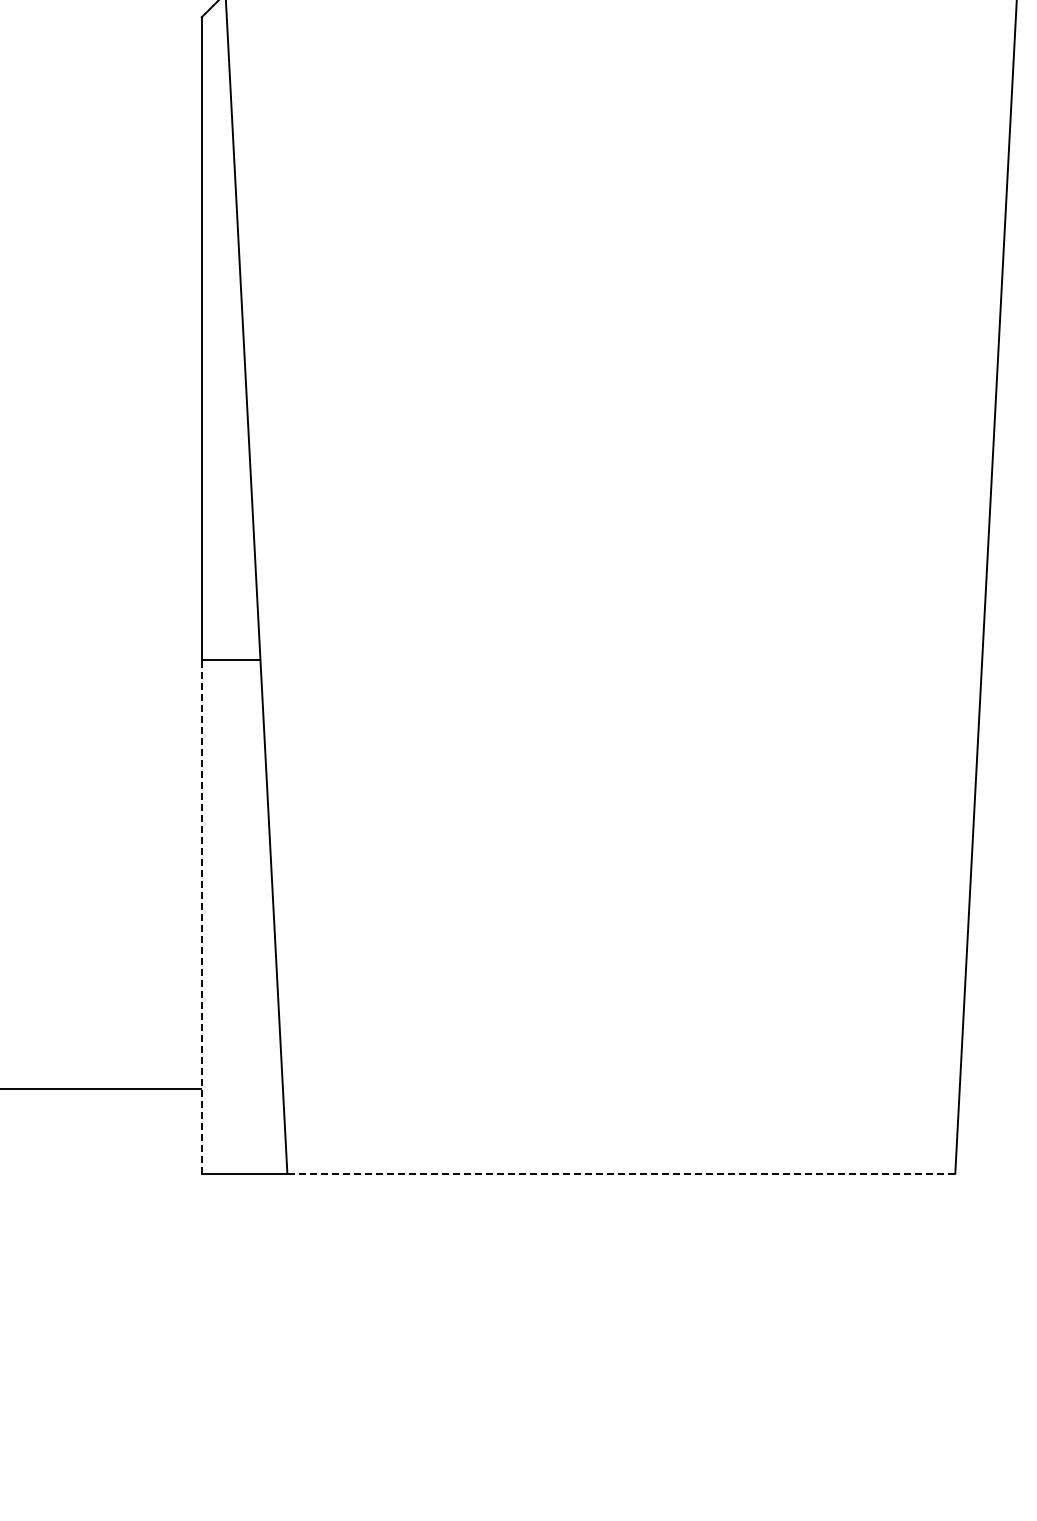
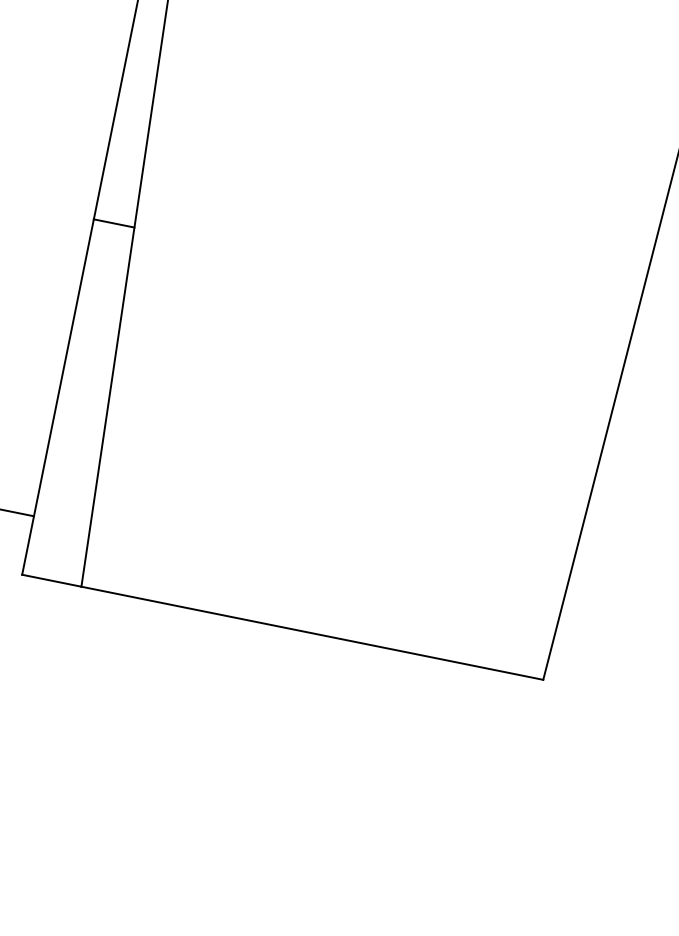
line: (201, 916) -> (57, 396), dashed -> solid
line: (621, 1173) -> (312, 633), dashed -> solid

